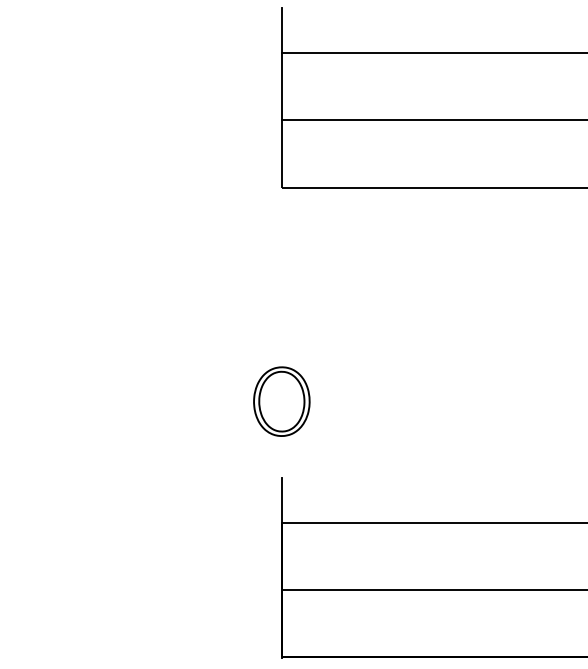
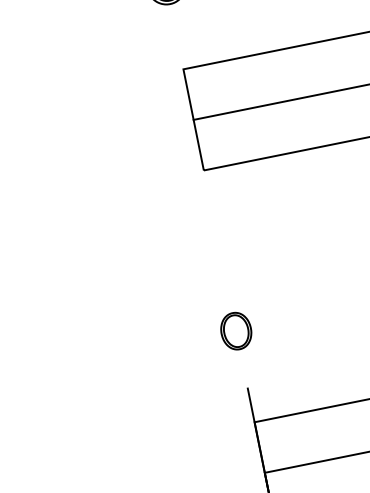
line: (281, 30) -> (179, 52), removed
part: (281, 401) -> (235, 331), size x0.7

